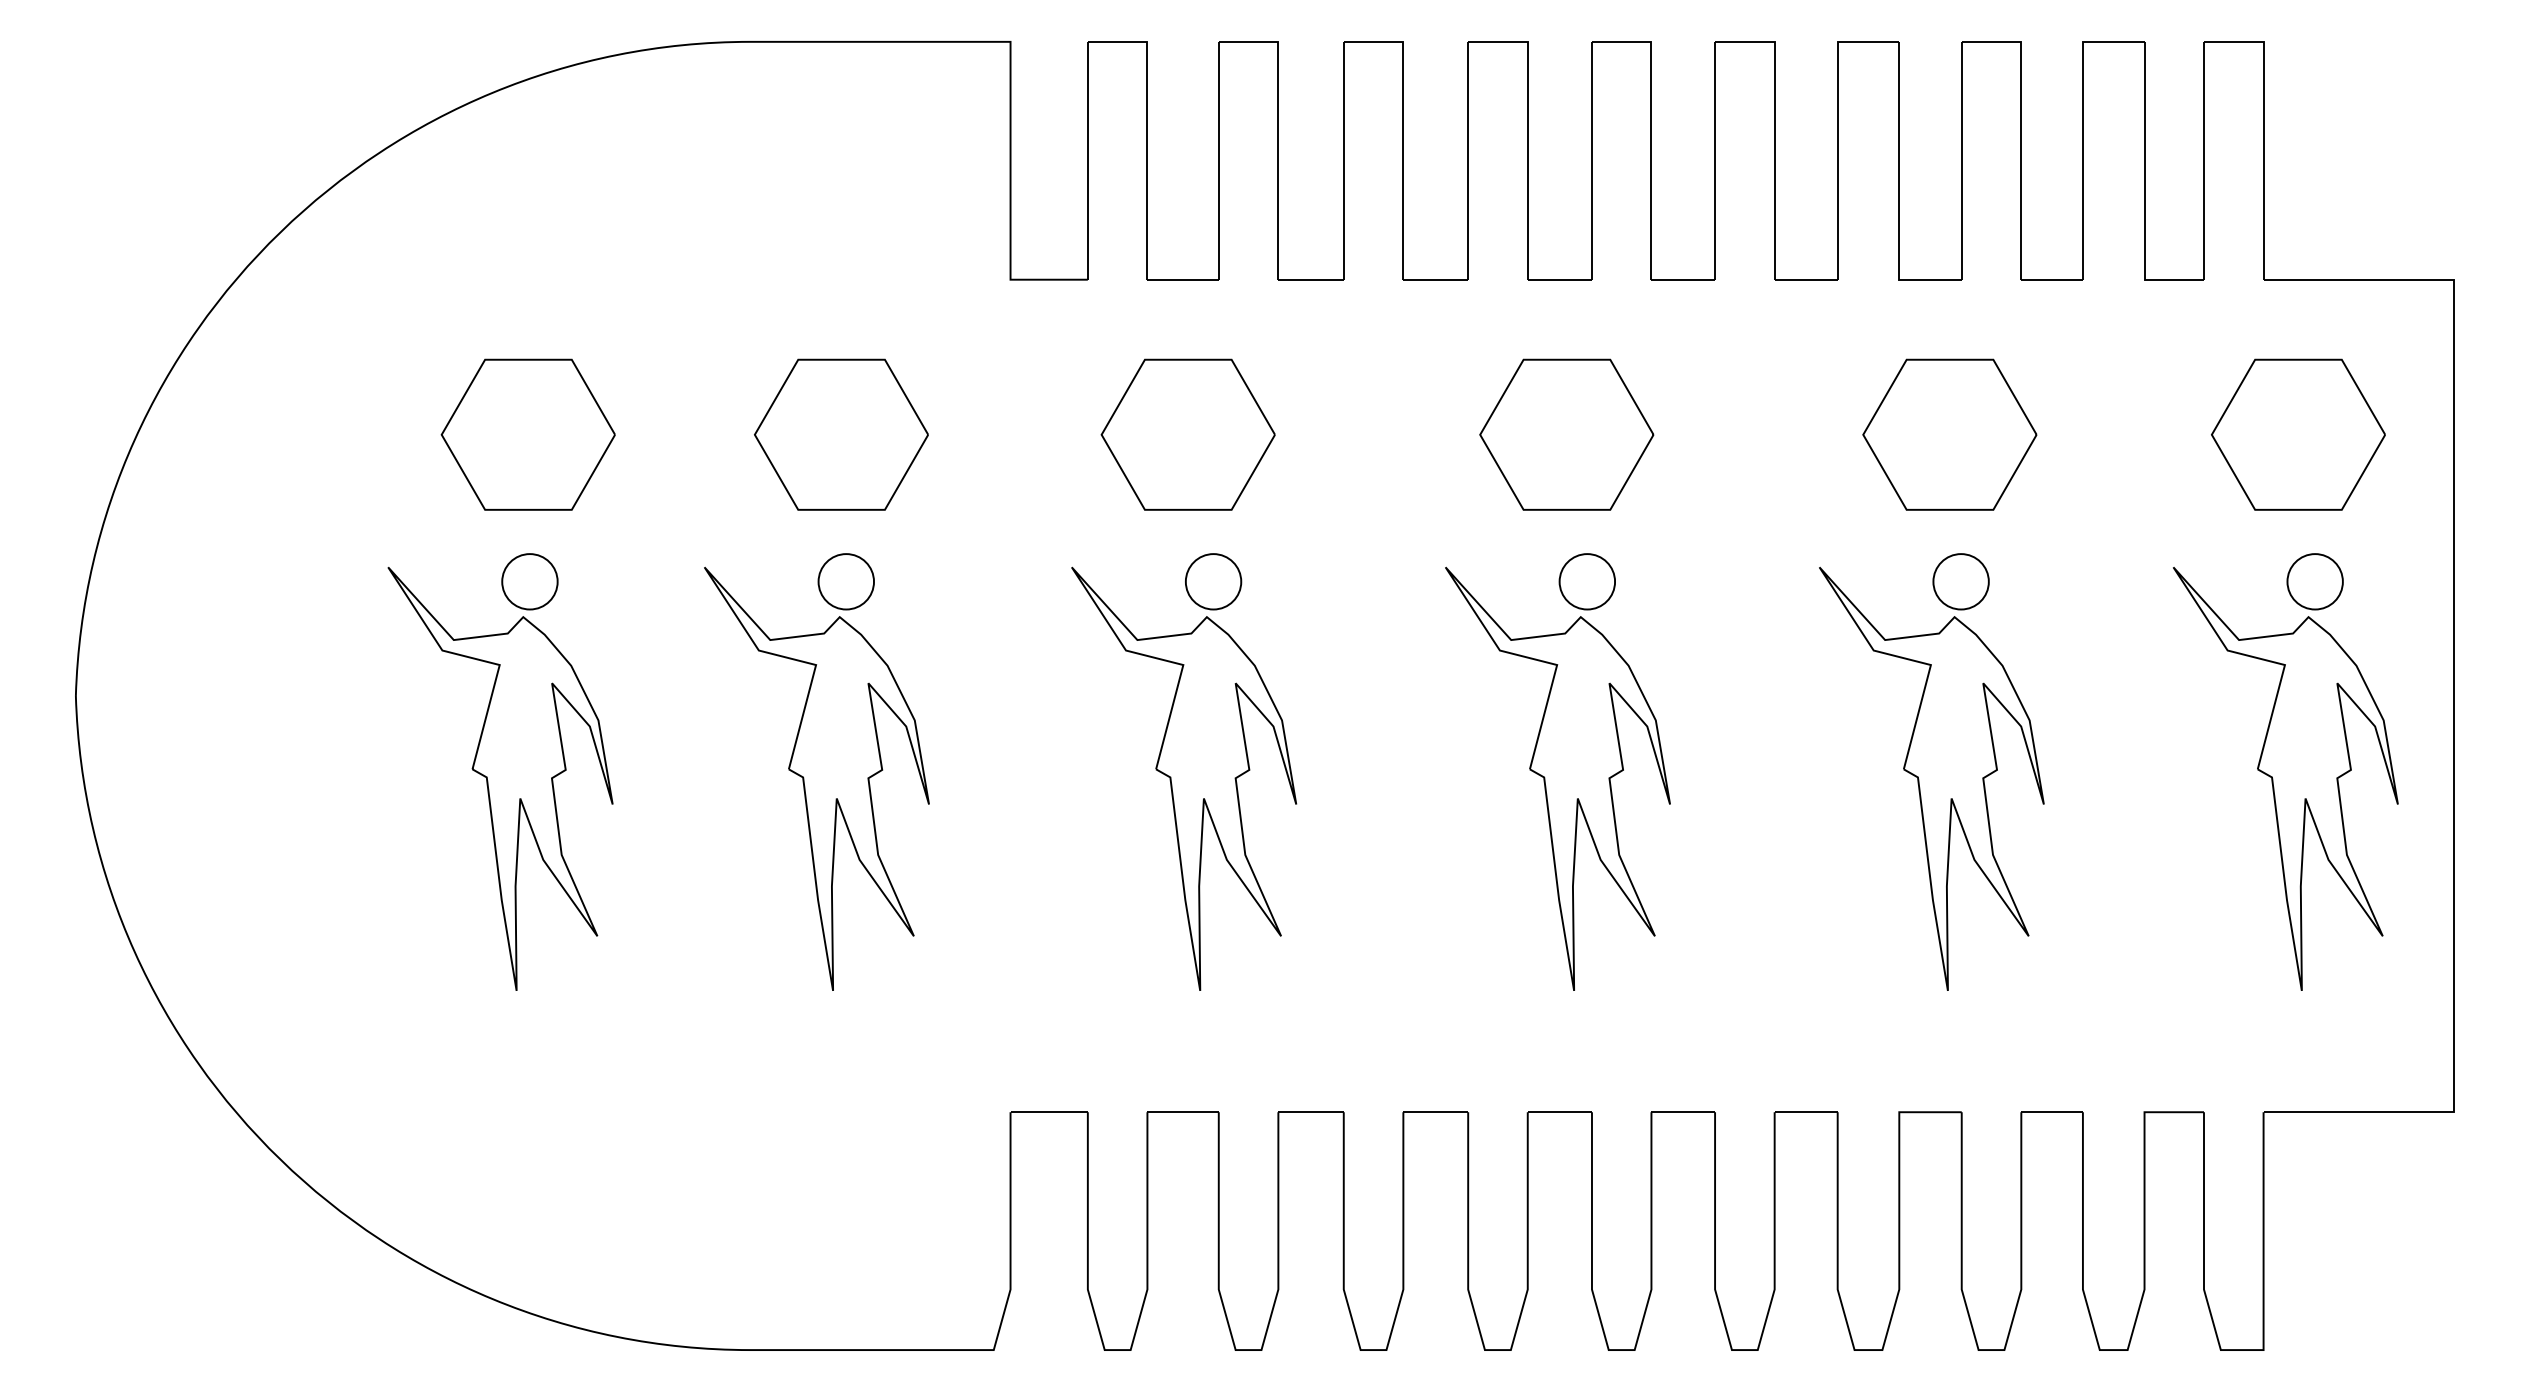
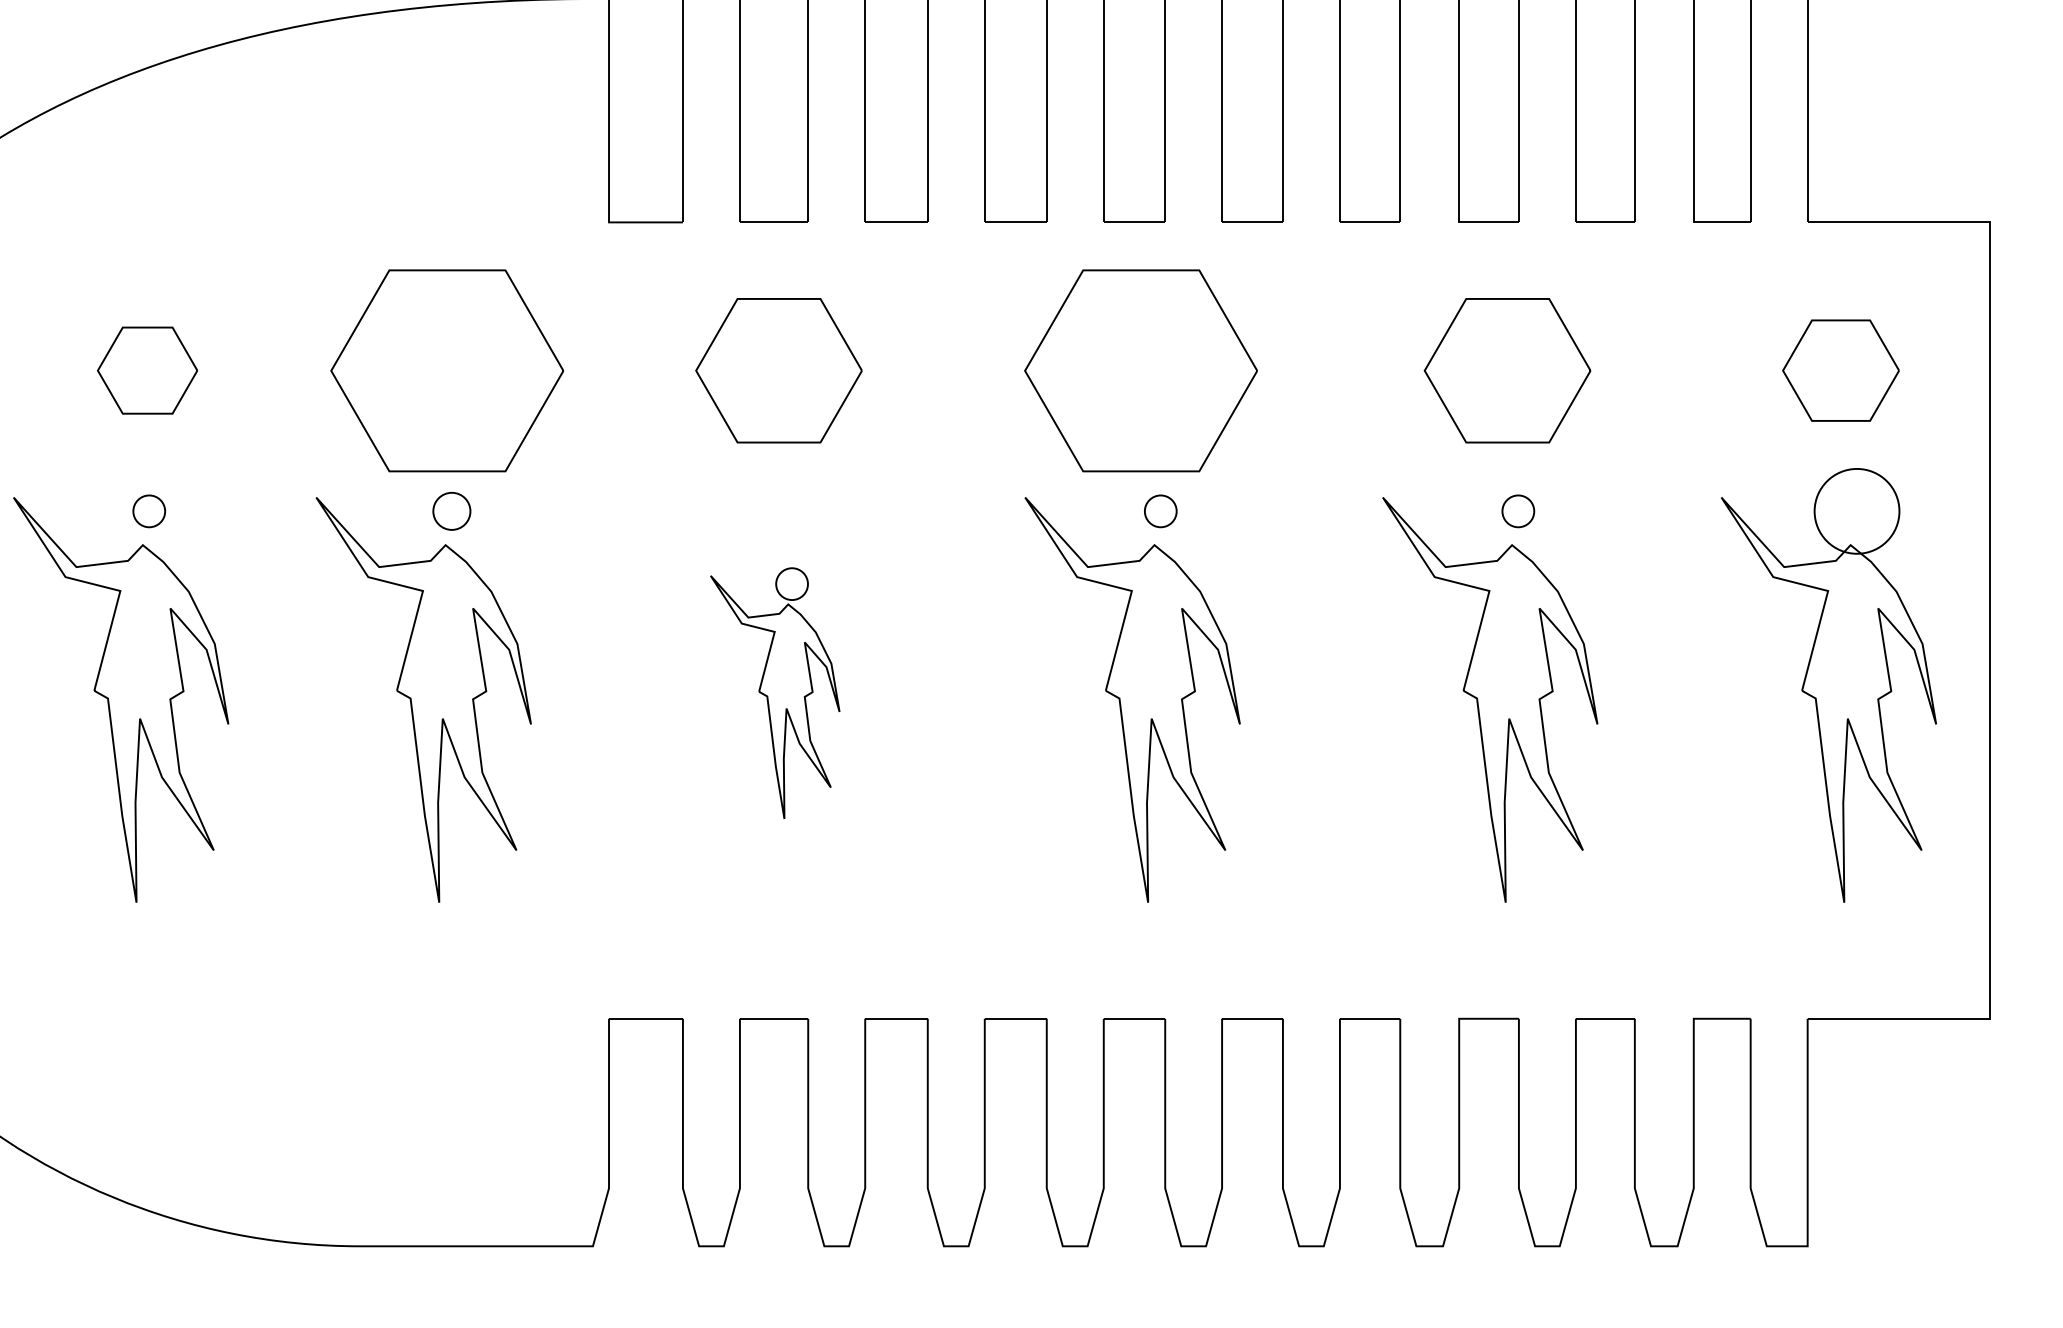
part: (527, 434) -> (146, 370), size x0.6
part: (841, 434) -> (447, 370), size x1.4
part: (1566, 434) -> (1140, 370), size x1.4
part: (2298, 434) -> (1841, 370), size x0.7
circle: (529, 581) -> (148, 511), size x0.6
circle: (846, 581) -> (452, 511), size x0.7
circle: (1587, 581) -> (1160, 511), size x0.6
circle: (1960, 581) -> (1517, 511), size x0.6
circle: (2314, 581) -> (1856, 511), size x1.6
part: (1184, 771) -> (775, 692), size x0.6

